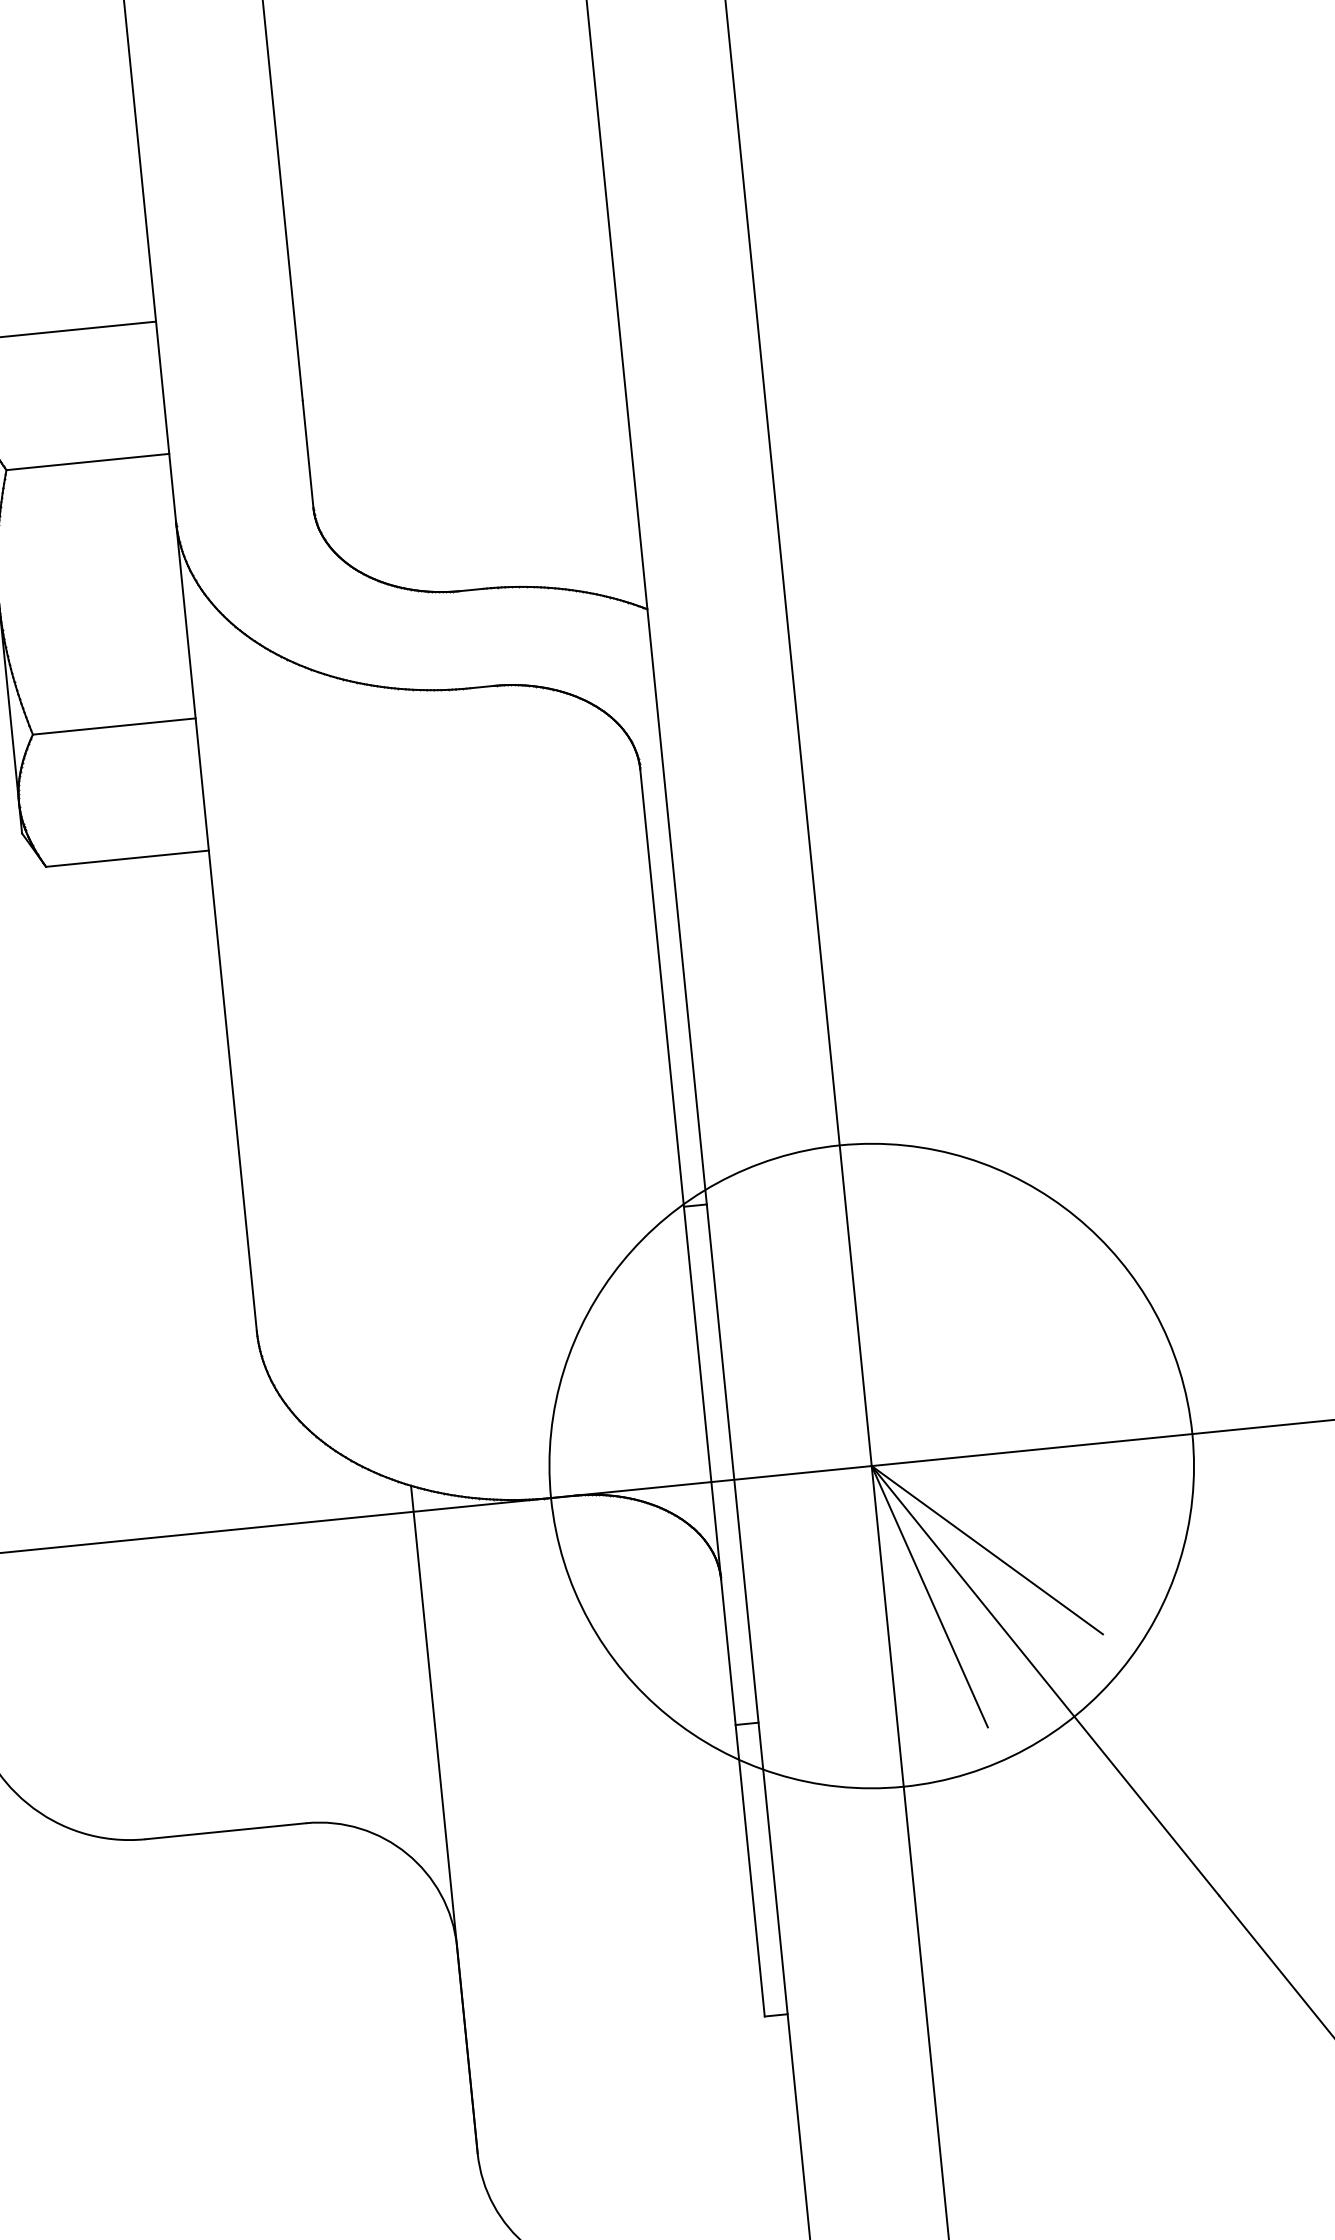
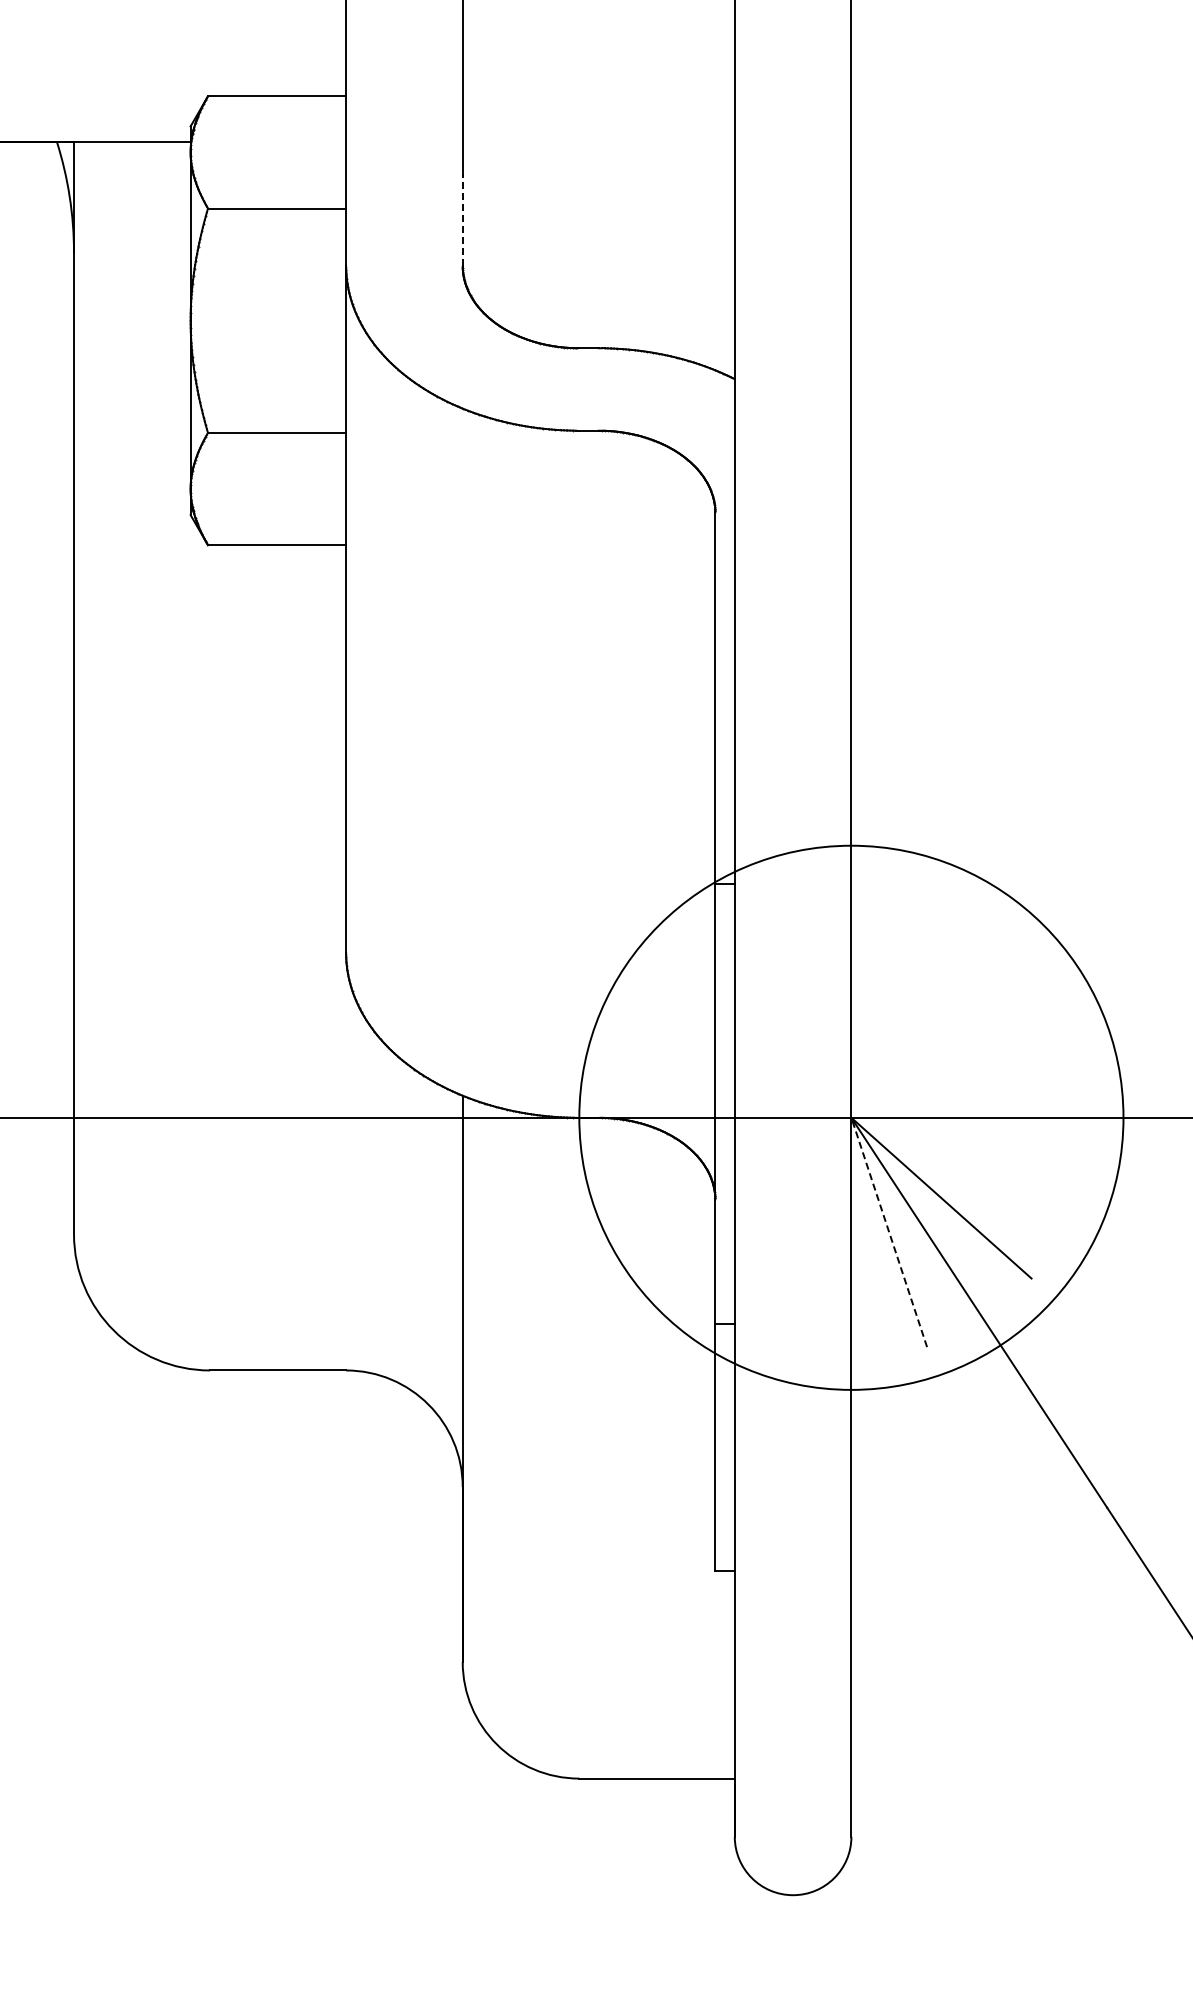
line: (307, 453) -> (462, 219), solid -> dashed
line: (930, 1596) -> (889, 1232), solid -> dashed

